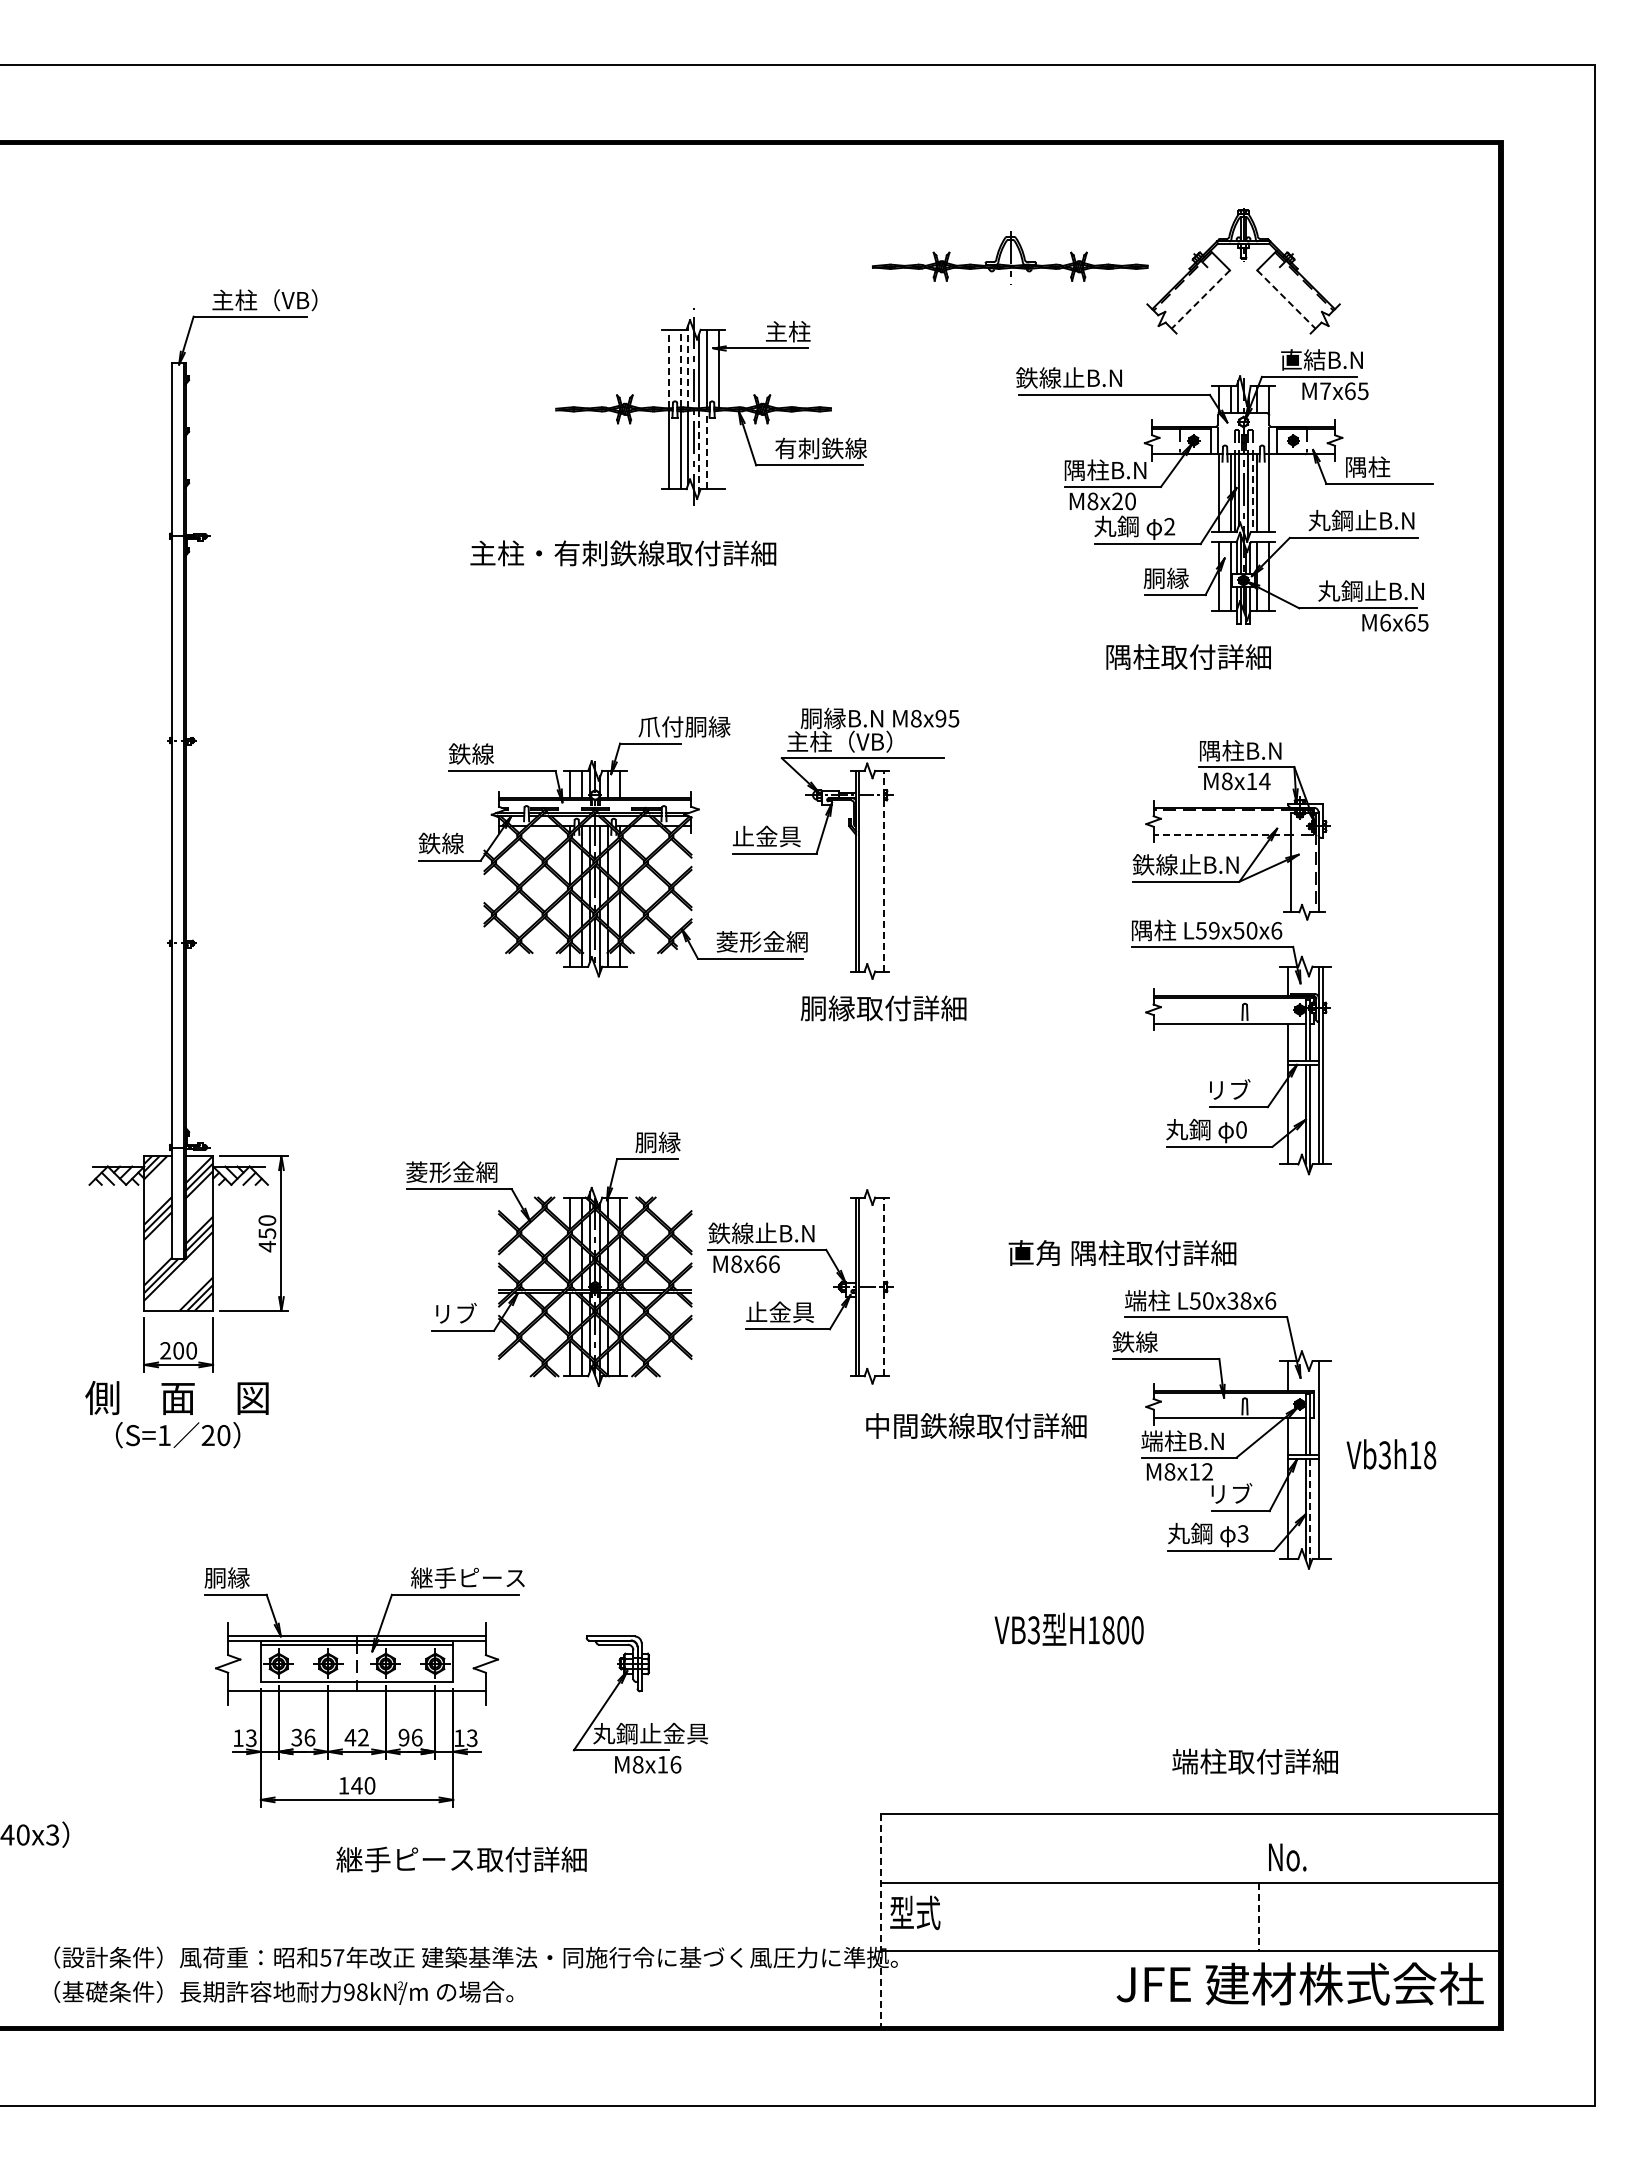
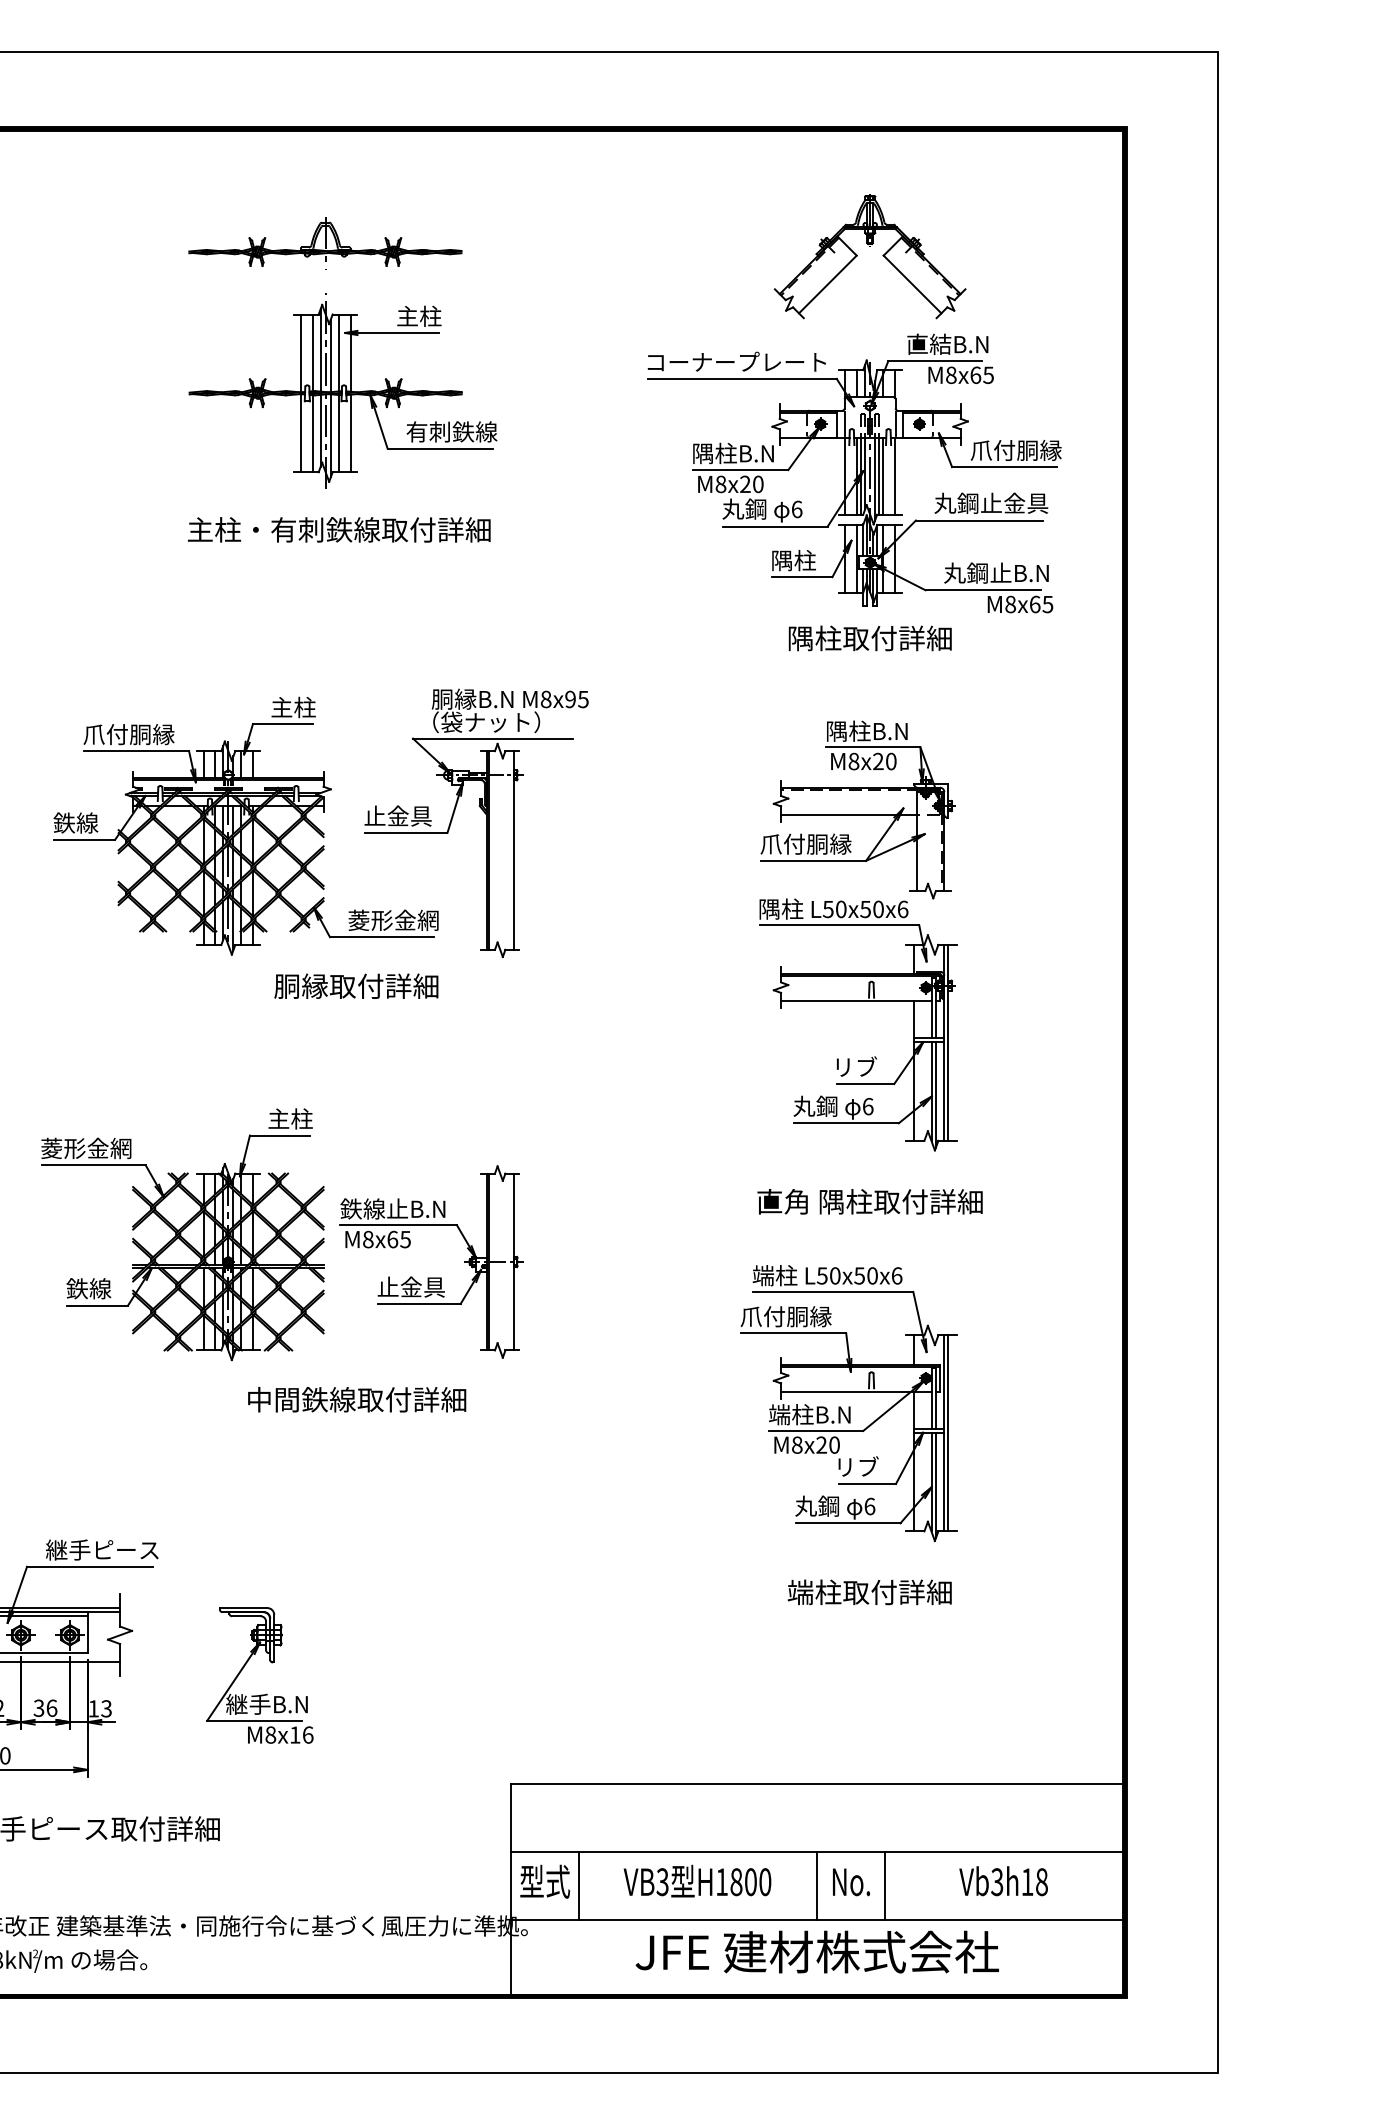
part: (1010, 257) -> (325, 242), moved
line: (1200, 299) -> (827, 284), dashed -> solid
line: (1286, 299) -> (912, 284), dashed -> solid
line: (688, 366) -> (320, 350), dashed -> solid
line: (668, 368) -> (300, 352), dashed -> solid
line: (680, 368) -> (312, 352), dashed -> solid
text: (1107, 377) -> (735, 361), 鉄線止B.N -> コーナープレート
text: (1325, 391) -> (951, 375), M7x65 -> M8x65
line: (706, 449) -> (338, 432), dashed -> solid
line: (718, 449) -> (350, 432), added
line: (698, 452) -> (330, 435), dashed -> solid
text: (1390, 466) -> (1015, 449), 隅柱 -> 爪付胴縁
line: (1252, 493) -> (878, 476), dashed -> solid
text: (1401, 520) -> (1026, 503), 丸鋼止B.N -> 丸鋼止金具
text: (1169, 526) -> (796, 509), 2 -> 6
text: (623, 553) -> (339, 529), moved
text: (1165, 578) -> (792, 560), 胴縁 -> 隅柱
text: (1385, 622) -> (1010, 604), M6x65 -> M8x65
text: (1188, 656) -> (870, 637), moved
text: (684, 726) -> (316, 707), 爪付胴縁 -> 主柱
text: (848, 741) -> (479, 722), 主柱（VB） -> （袋ナット）
text: (494, 753) -> (128, 733), 鉄線 -> 爪付胴縁
text: (1258, 781) -> (884, 761), M8x14 -> M8x20
line: (1222, 835) -> (849, 815), dashed -> solid
text: (1185, 864) -> (812, 843), 鉄線止B.N -> 爪付胴縁
line: (883, 870) -> (513, 849), dashed -> solid
text: (1214, 930) -> (841, 909), L59x50x6 -> L50x50x6
text: (883, 1008) -> (356, 986), moved
text: (1241, 1129) -> (868, 1106), 0 -> 6
text: (657, 1142) -> (289, 1119), 胴縁 -> 主柱
text: (1122, 1252) -> (870, 1201), moved
text: (773, 1264) -> (404, 1239), M8x66 -> M8x65
line: (883, 1286) -> (513, 1261), dashed -> solid
text: (1239, 1300) -> (866, 1275), L50x38x6 -> L50x50x6
text: (454, 1313) -> (88, 1288), リブ -> 鉄線
text: (1158, 1341) -> (785, 1316), 鉄線 -> 爪付胴縁
text: (976, 1425) -> (357, 1399), moved
text: (1391, 1454) -> (1003, 1881), moved
line: (1322, 1459) -> (948, 1432), added
text: (1200, 1471) -> (827, 1444), M8x12 -> M8x20
line: (1310, 1513) -> (936, 1486), dashed -> solid
text: (1242, 1533) -> (869, 1506), 3 -> 6
text: (1068, 1628) -> (696, 1880), moved
text: (650, 1733) -> (283, 1704), 丸鋼止金具 -> 継手B.N
text: (403, 1737) -> (38, 1708), 96 -> 36
text: (1254, 1761) -> (869, 1592), moved
text: (1287, 1857) -> (851, 1882), moved
line: (949, 1916) -> (579, 1885), added
line: (1190, 1916) -> (817, 1885), added
line: (1258, 1917) -> (884, 1886), dashed -> solid
line: (880, 1920) -> (510, 1889), dashed -> solid
text: (1299, 1983) -> (816, 1951), moved

